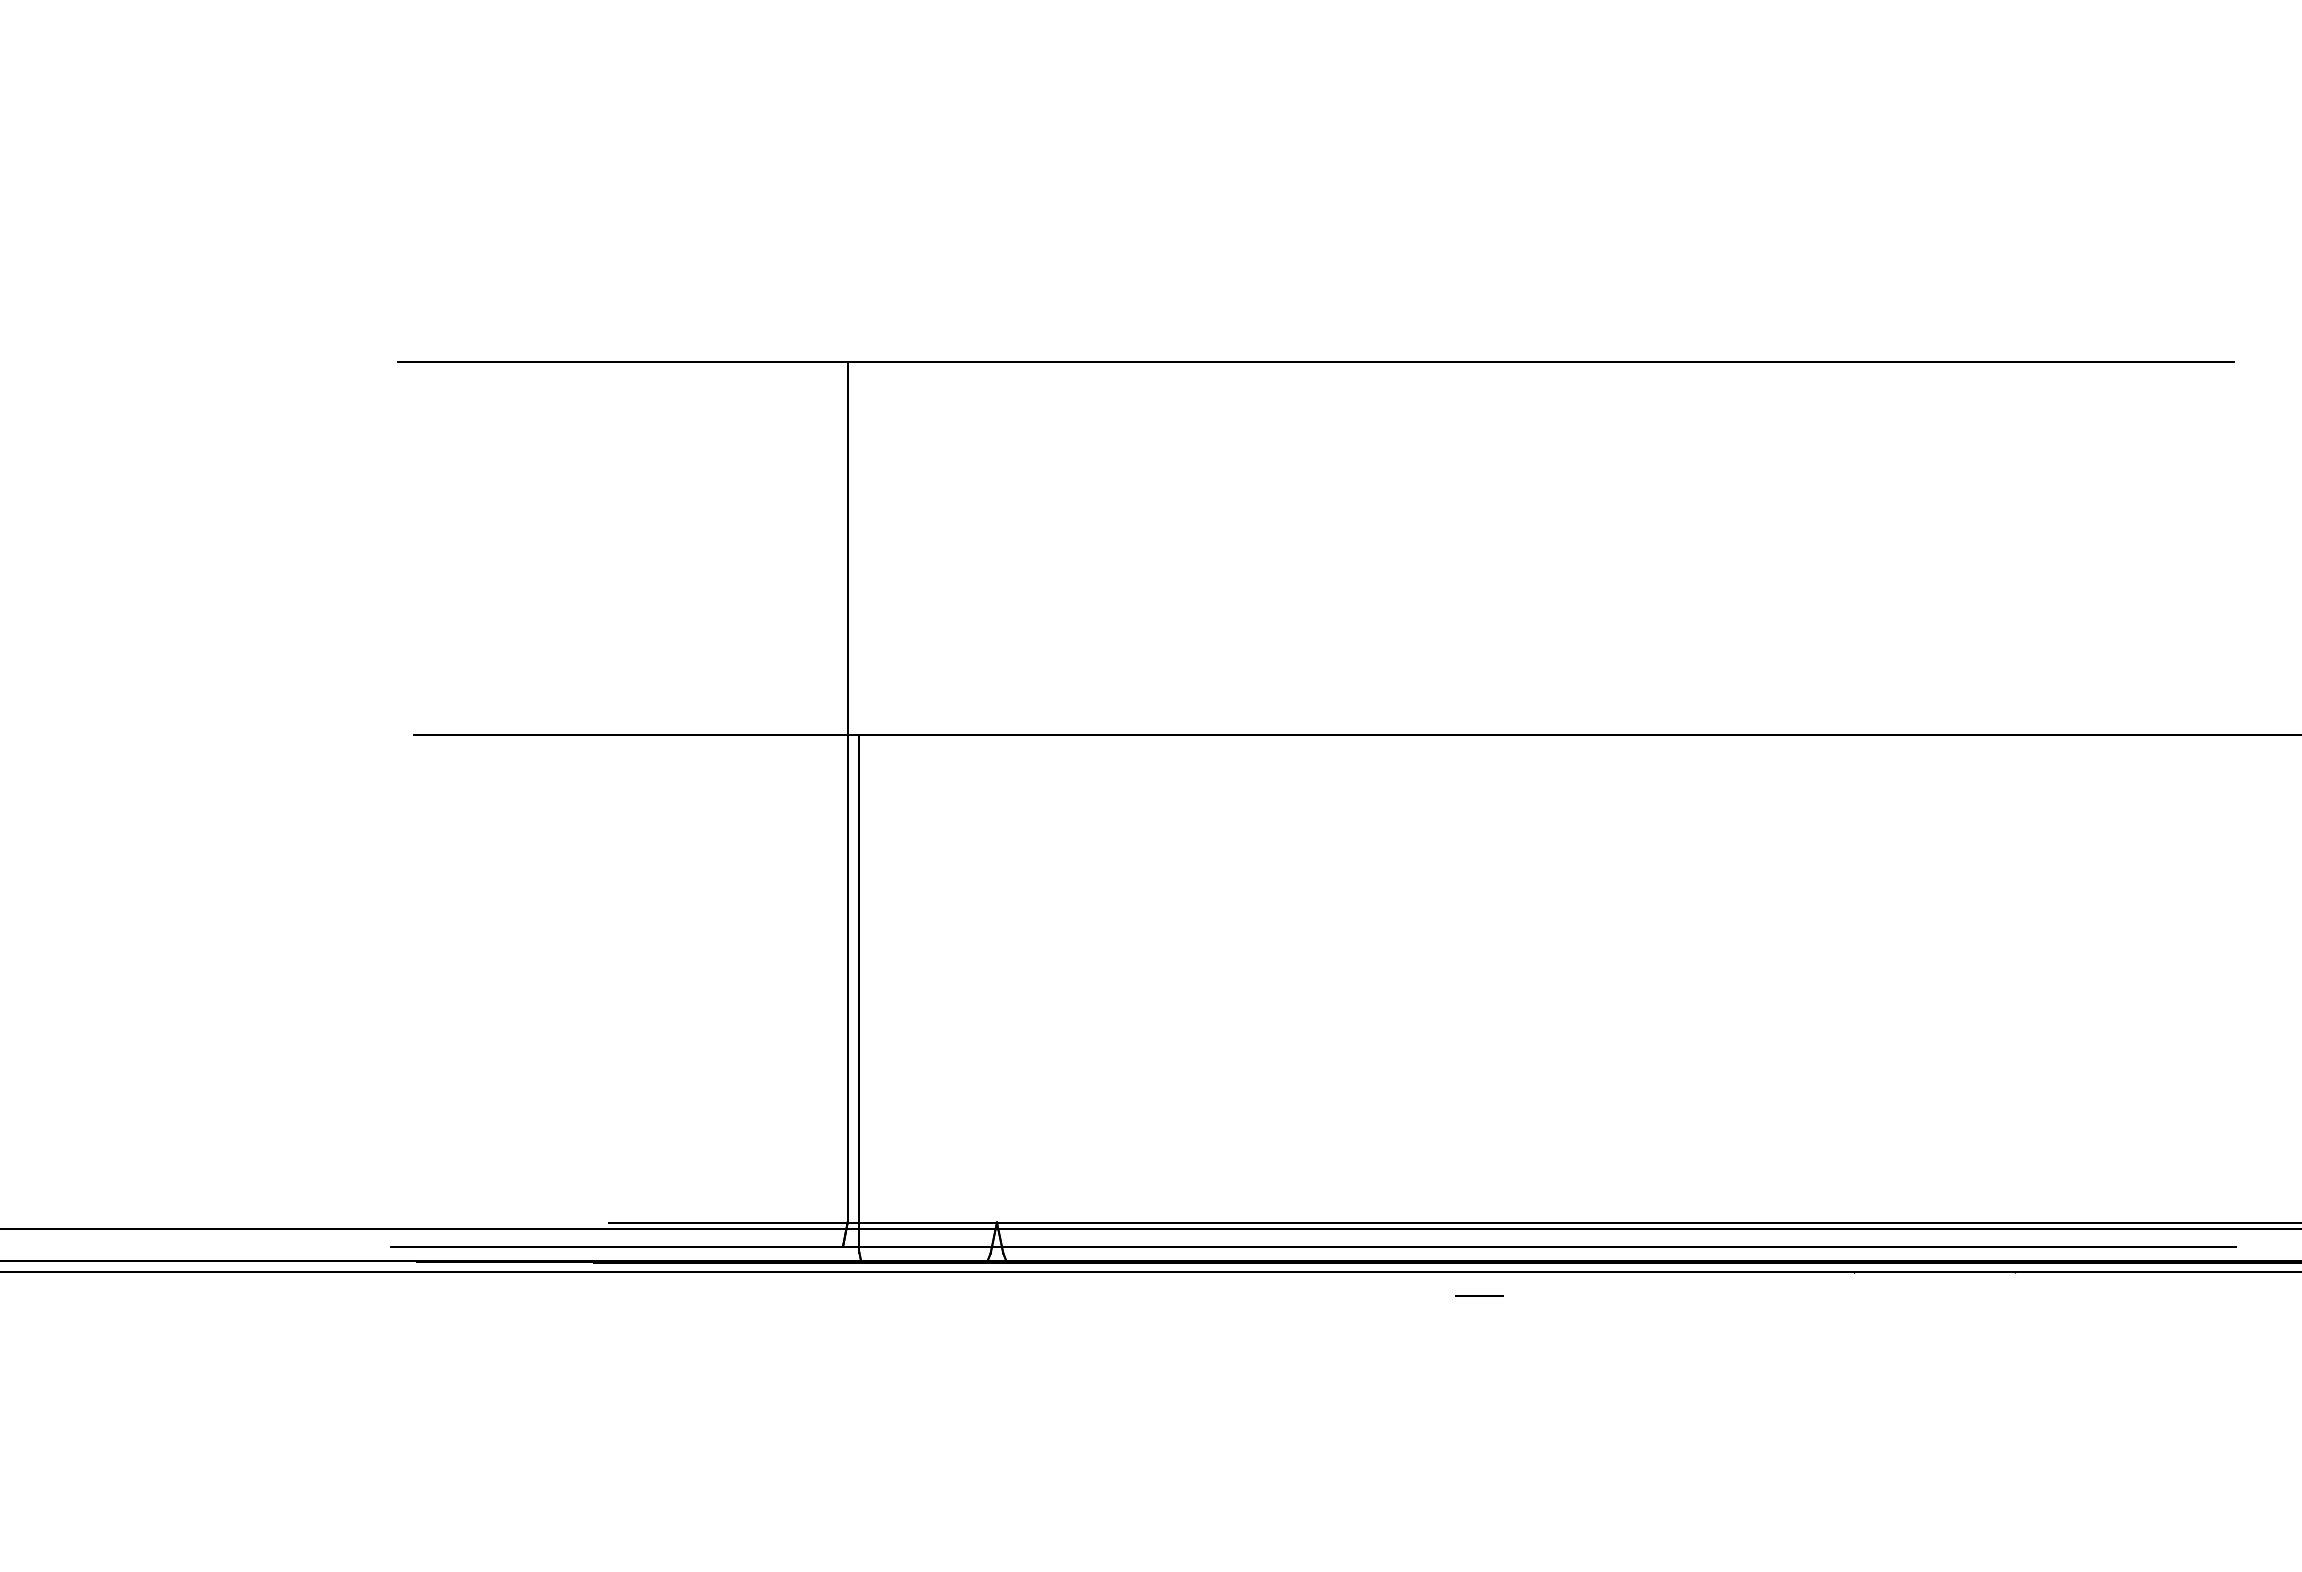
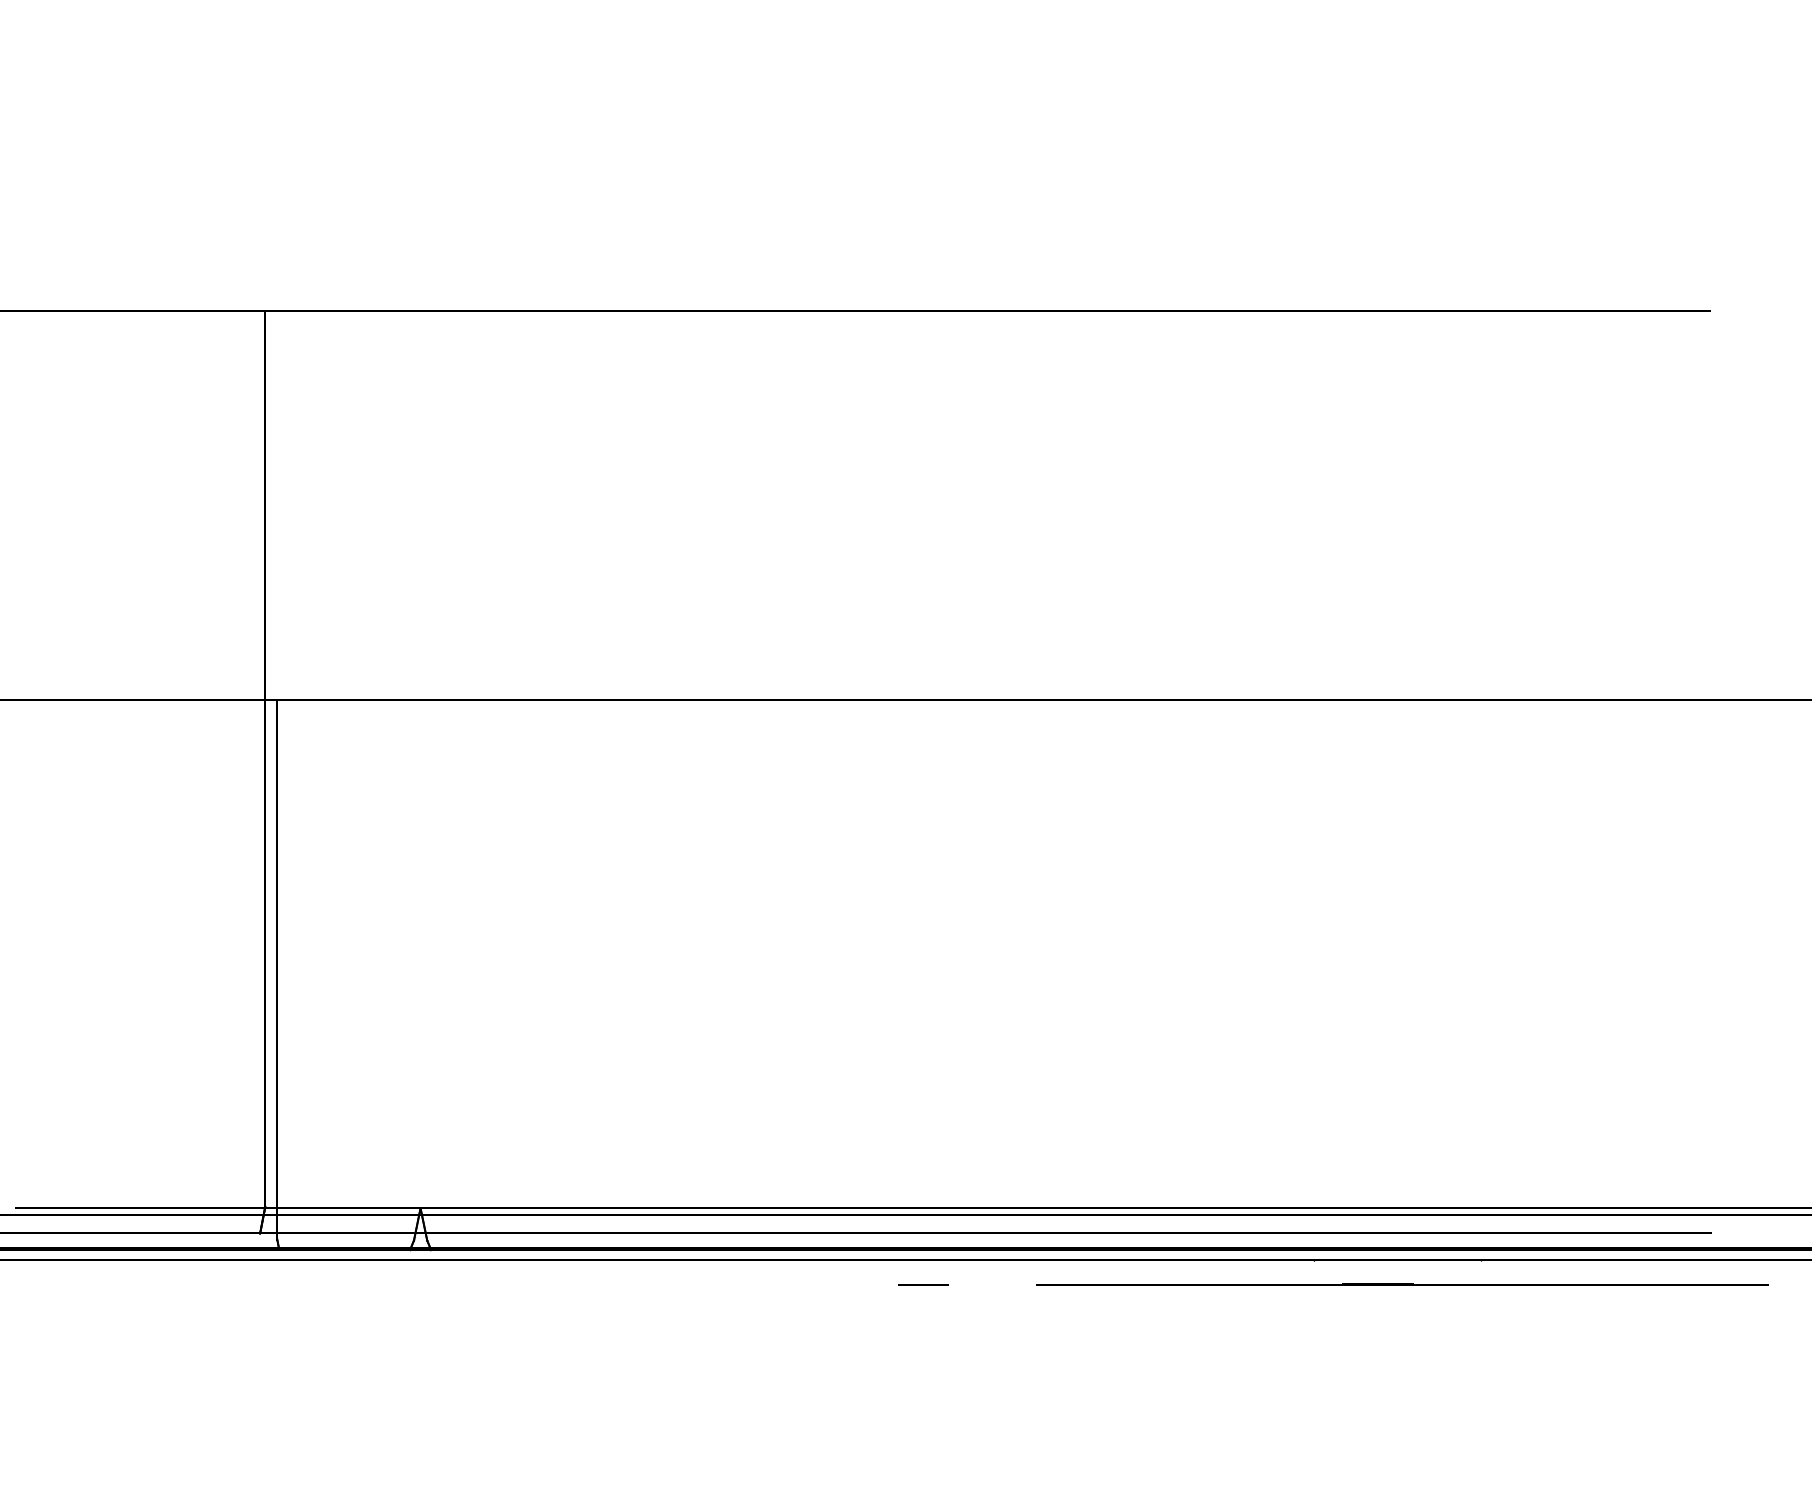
line: (1938, 1295) -> (1401, 1284), added

